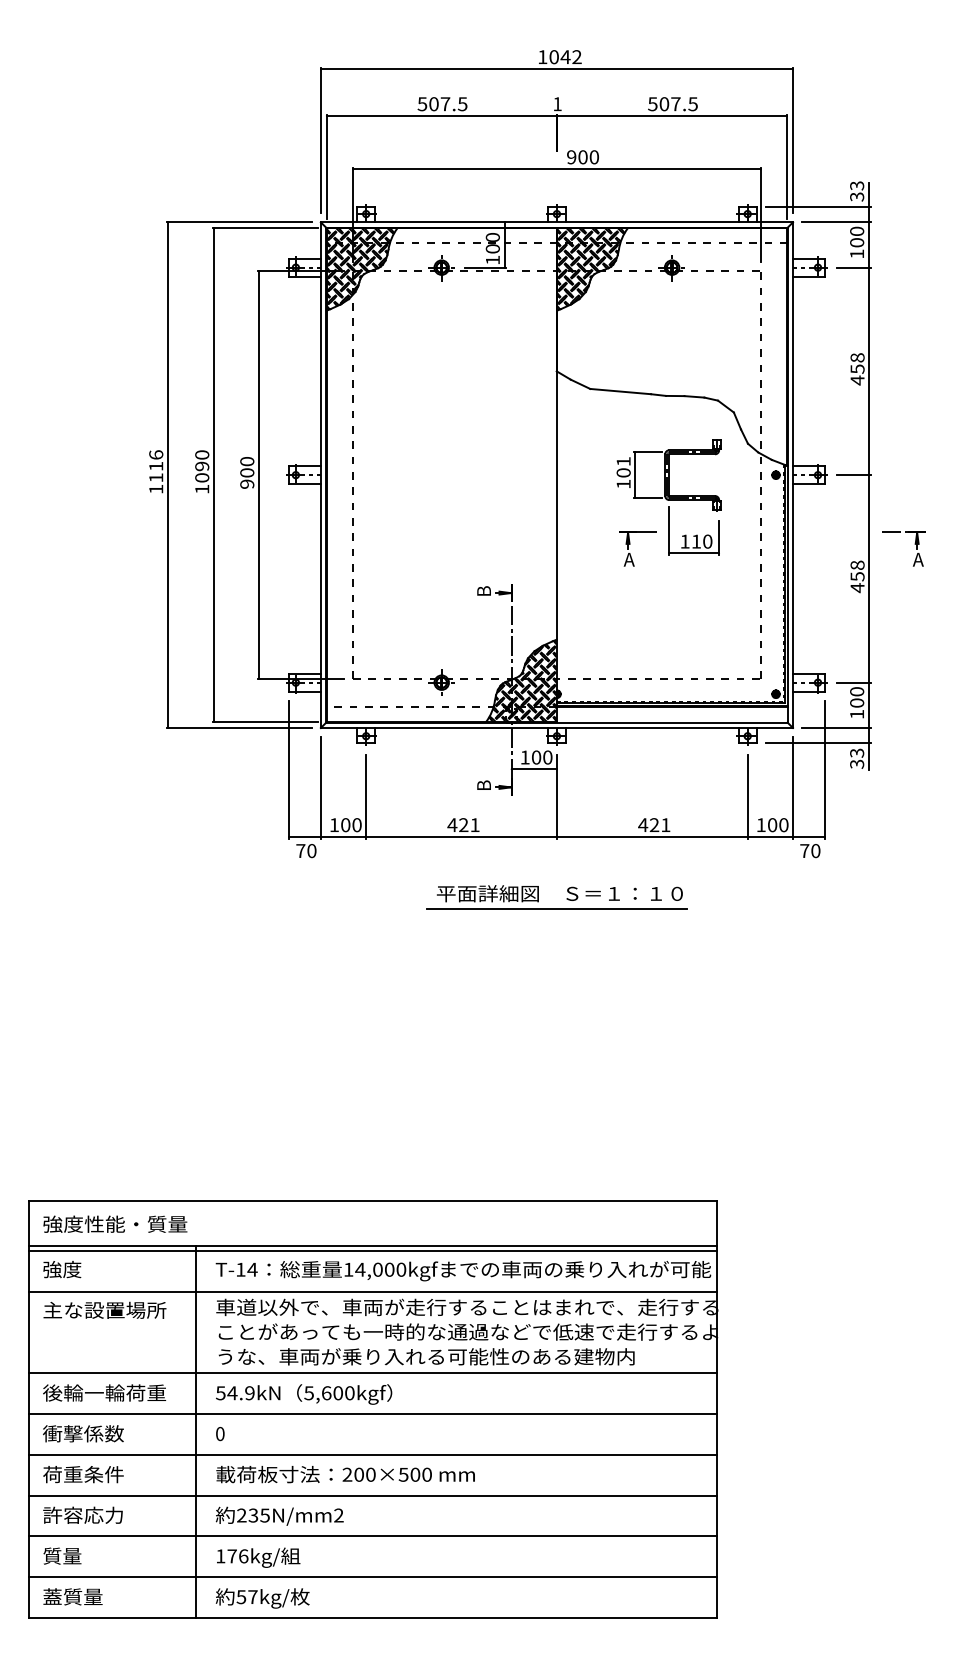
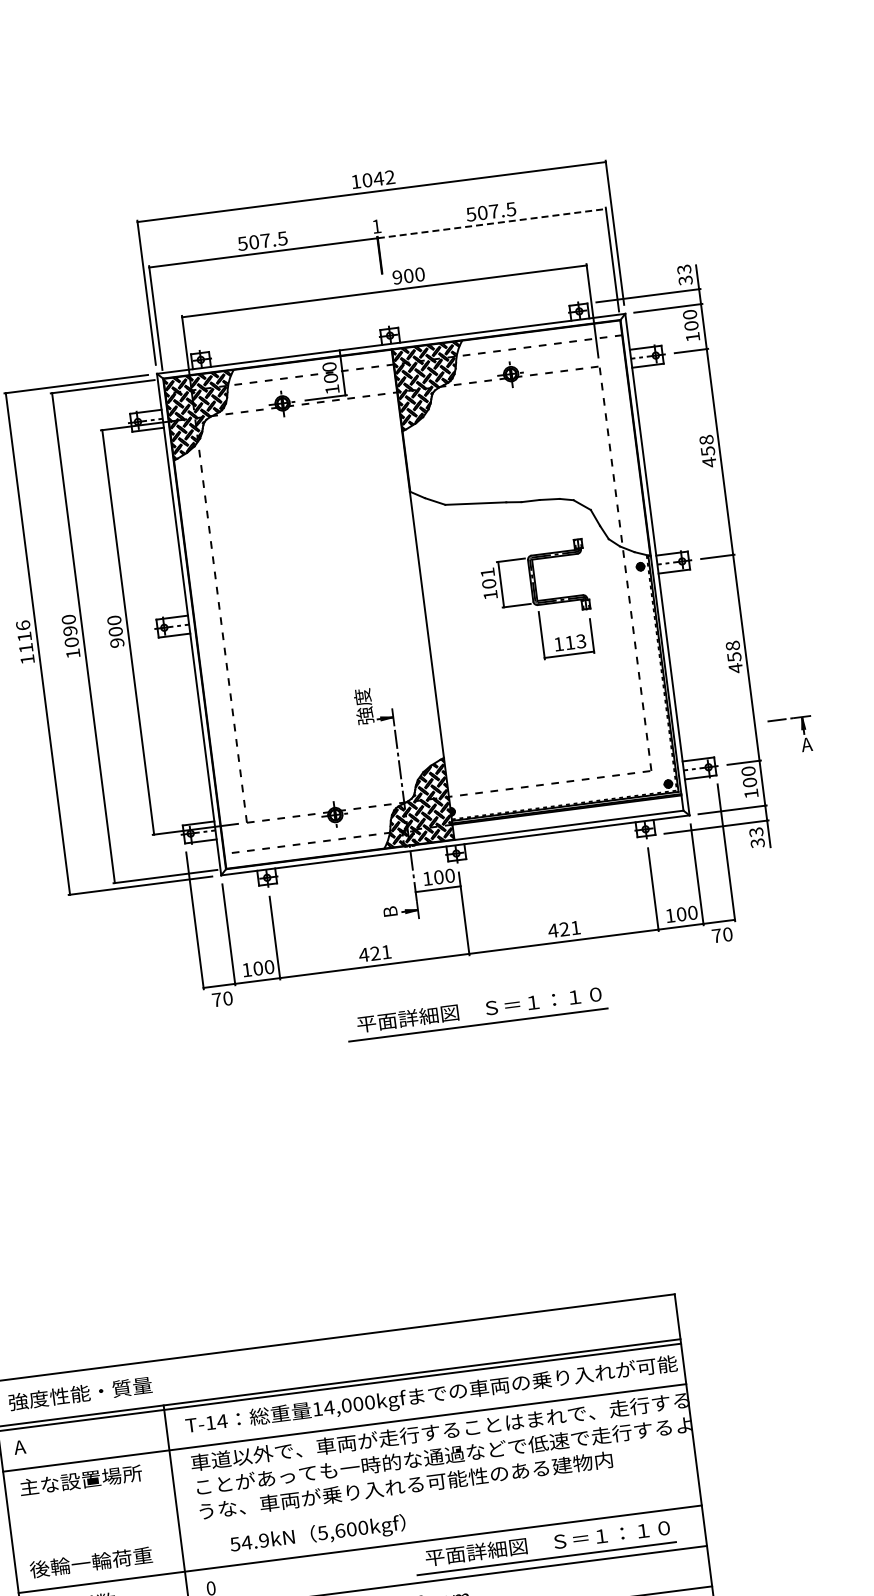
line: (672, 115) -> (492, 223), solid -> dashed
text: (707, 541) -> (581, 641), 110 -> 113
part: (630, 544) -> (505, 654), removed
part: (914, 544) -> (801, 730), moved
text: (483, 578) -> (363, 706), B -> 強度
text: (61, 1269) -> (32, 1445), 強度 -> A
line: (372, 1373) -> (354, 1509), removed
text: (304, 1394) -> (318, 1534), moved
part: (566, 1436) -> (554, 1546), added

